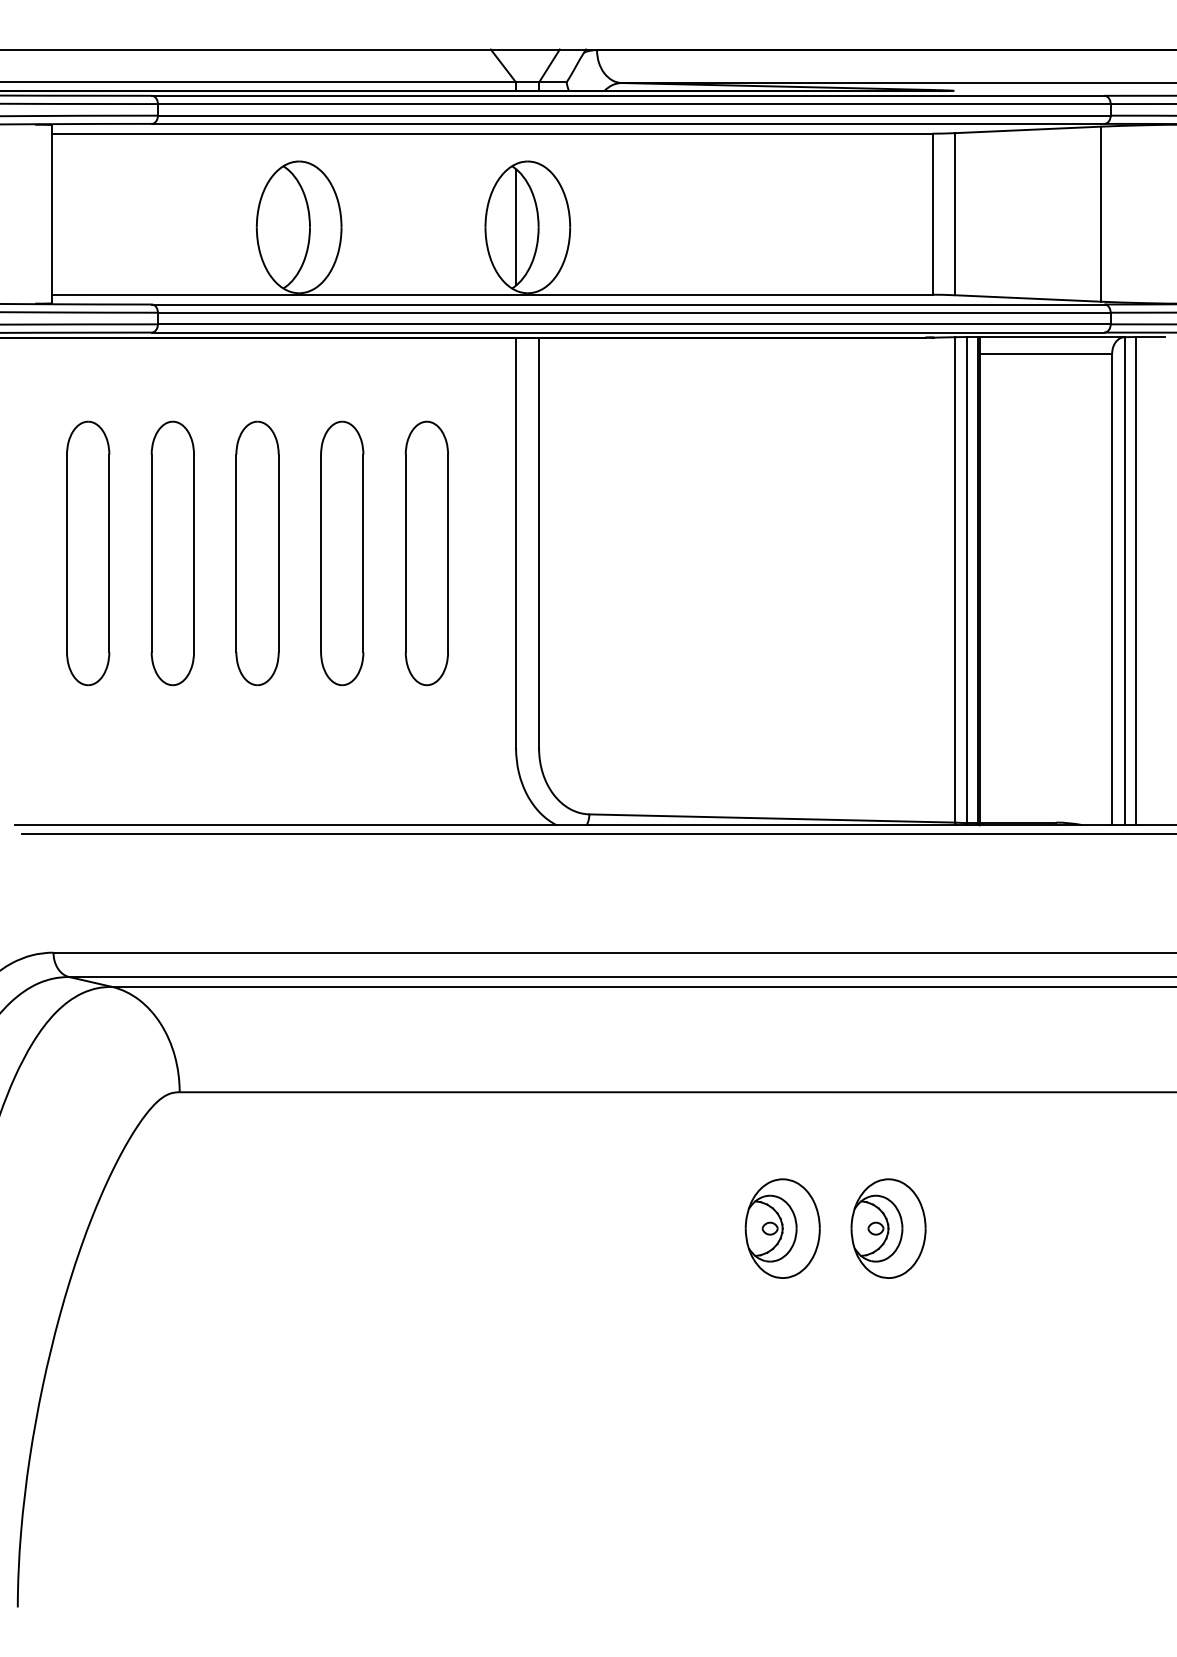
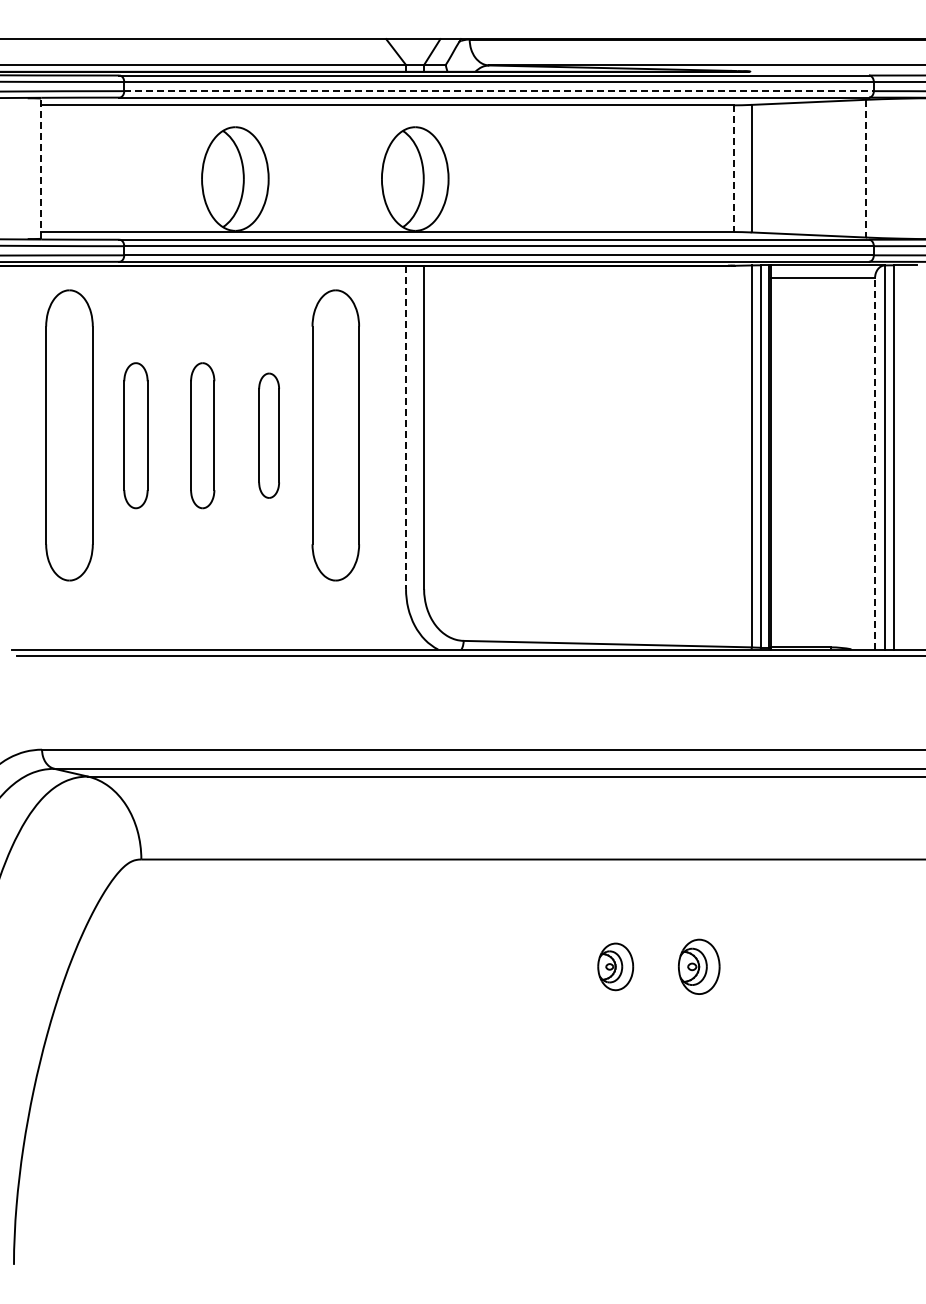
line: (634, 116) -> (499, 91), solid -> dashed
line: (52, 213) -> (41, 168), solid -> dashed
line: (1101, 213) -> (866, 168), solid -> dashed
line: (932, 215) -> (733, 169), solid -> dashed
line: (516, 226) -> (406, 178), removed
line: (516, 543) -> (406, 427), solid -> dashed
part: (87, 553) -> (68, 435), size x1.4
part: (172, 553) -> (135, 435), size x0.7
part: (257, 553) -> (202, 435), size x0.7
part: (341, 553) -> (268, 435), size x0.6
part: (426, 553) -> (335, 435), size x1.4
line: (1112, 588) -> (875, 463), solid -> dashed
part: (782, 1228) -> (615, 966), size x0.6
part: (889, 1228) -> (699, 966), size x0.7

